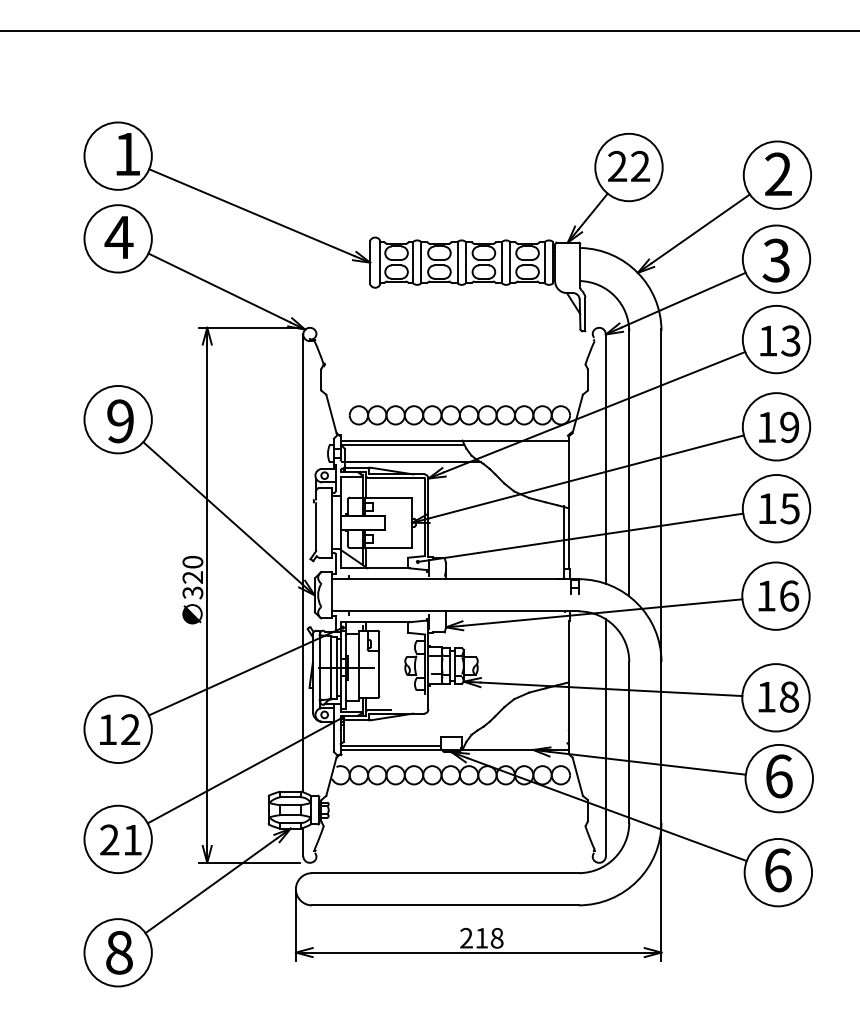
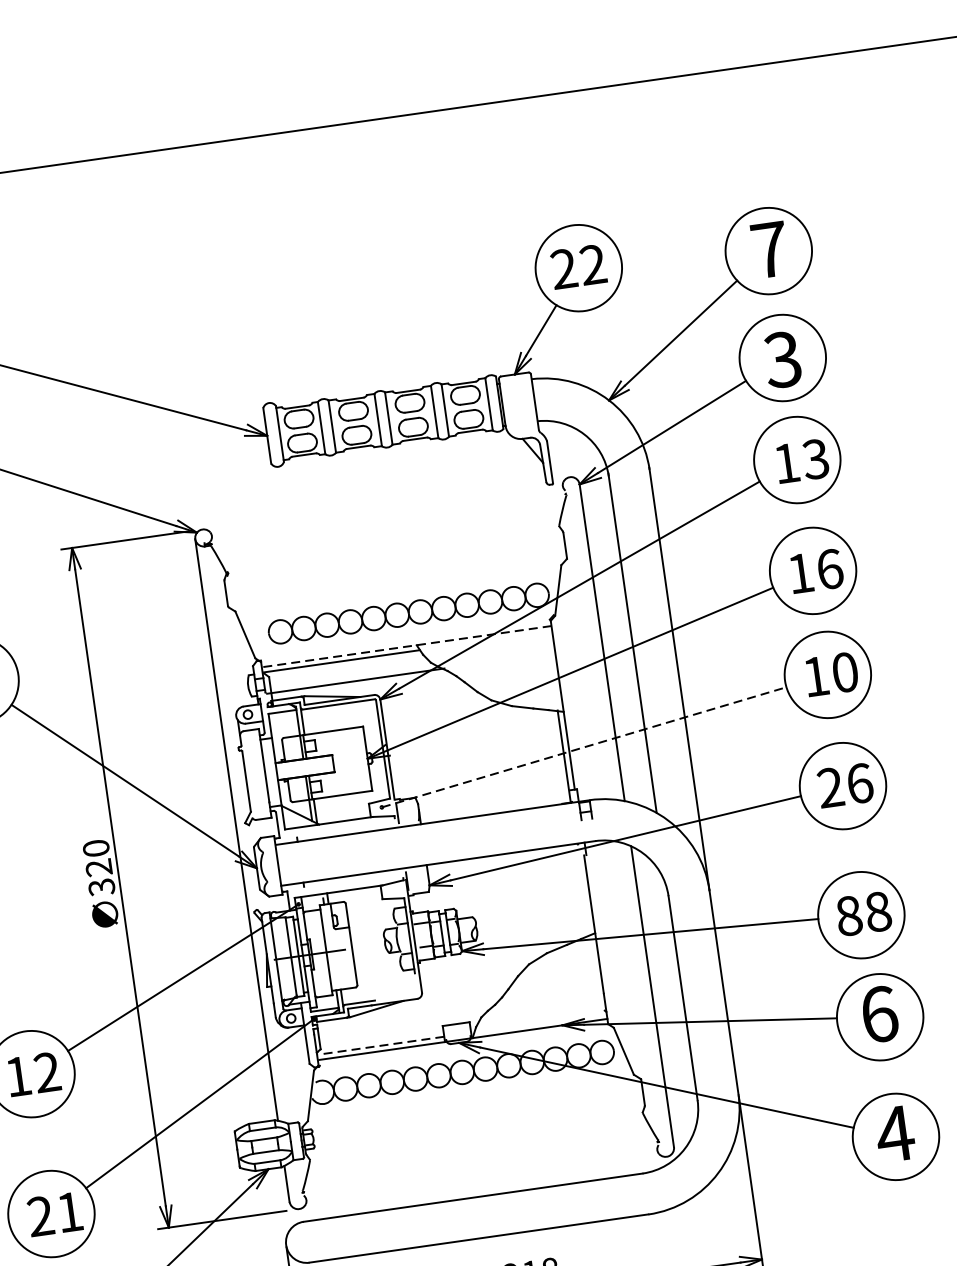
text: (778, 173) -> (769, 248), 2 -> 7
text: (789, 427) -> (829, 569), 19 -> 16
line: (455, 440) -> (407, 646), solid -> dashed
text: (789, 508) -> (844, 672), 15 -> 10
line: (580, 537) -> (584, 746), solid -> dashed
text: (765, 595) -> (829, 787), 16 -> 26
text: (766, 696) -> (849, 915), 18 -> 88
line: (391, 745) -> (381, 1045), solid -> dashed
text: (777, 870) -> (894, 1134), 6 -> 4

